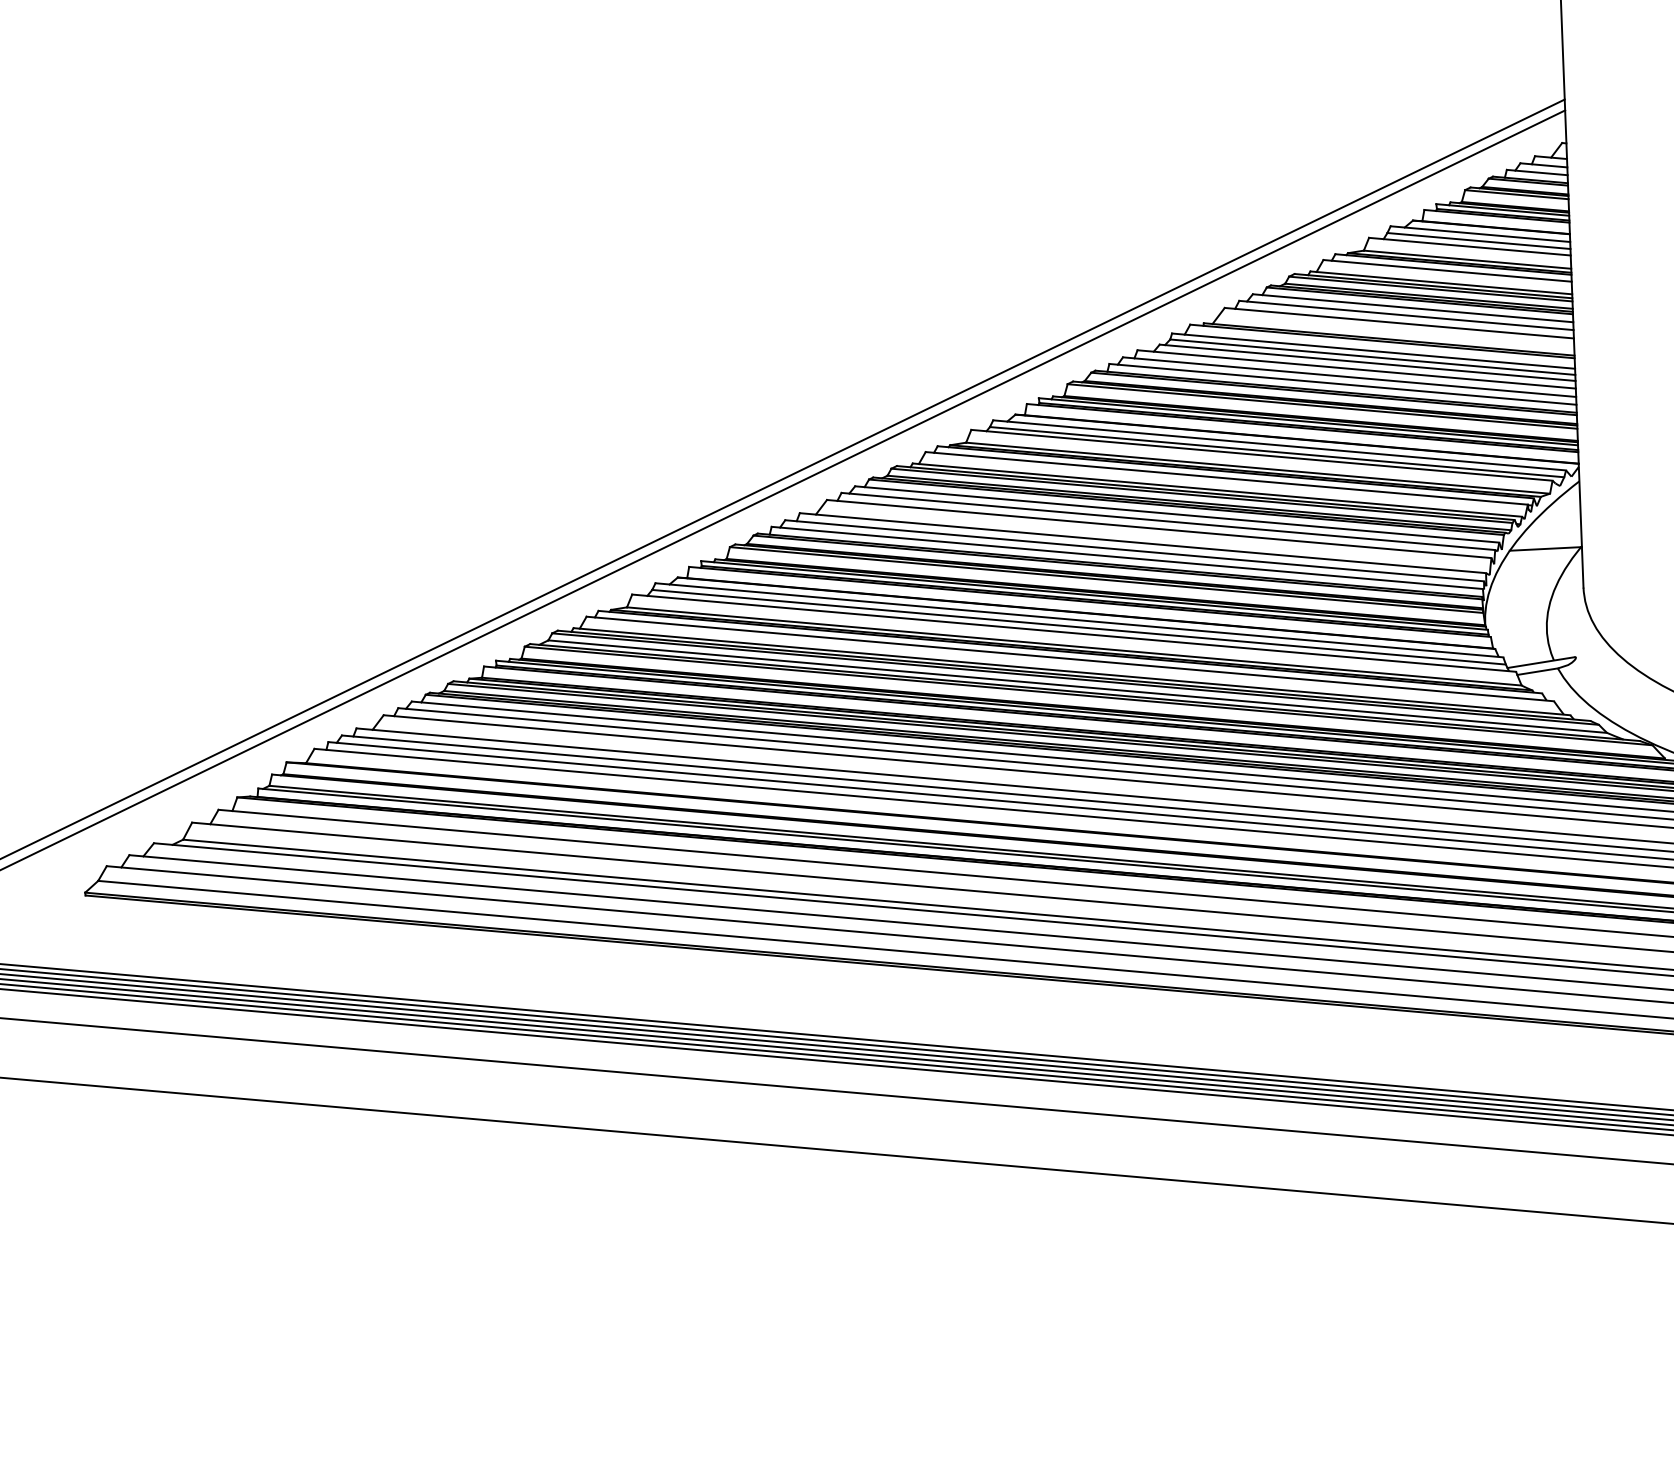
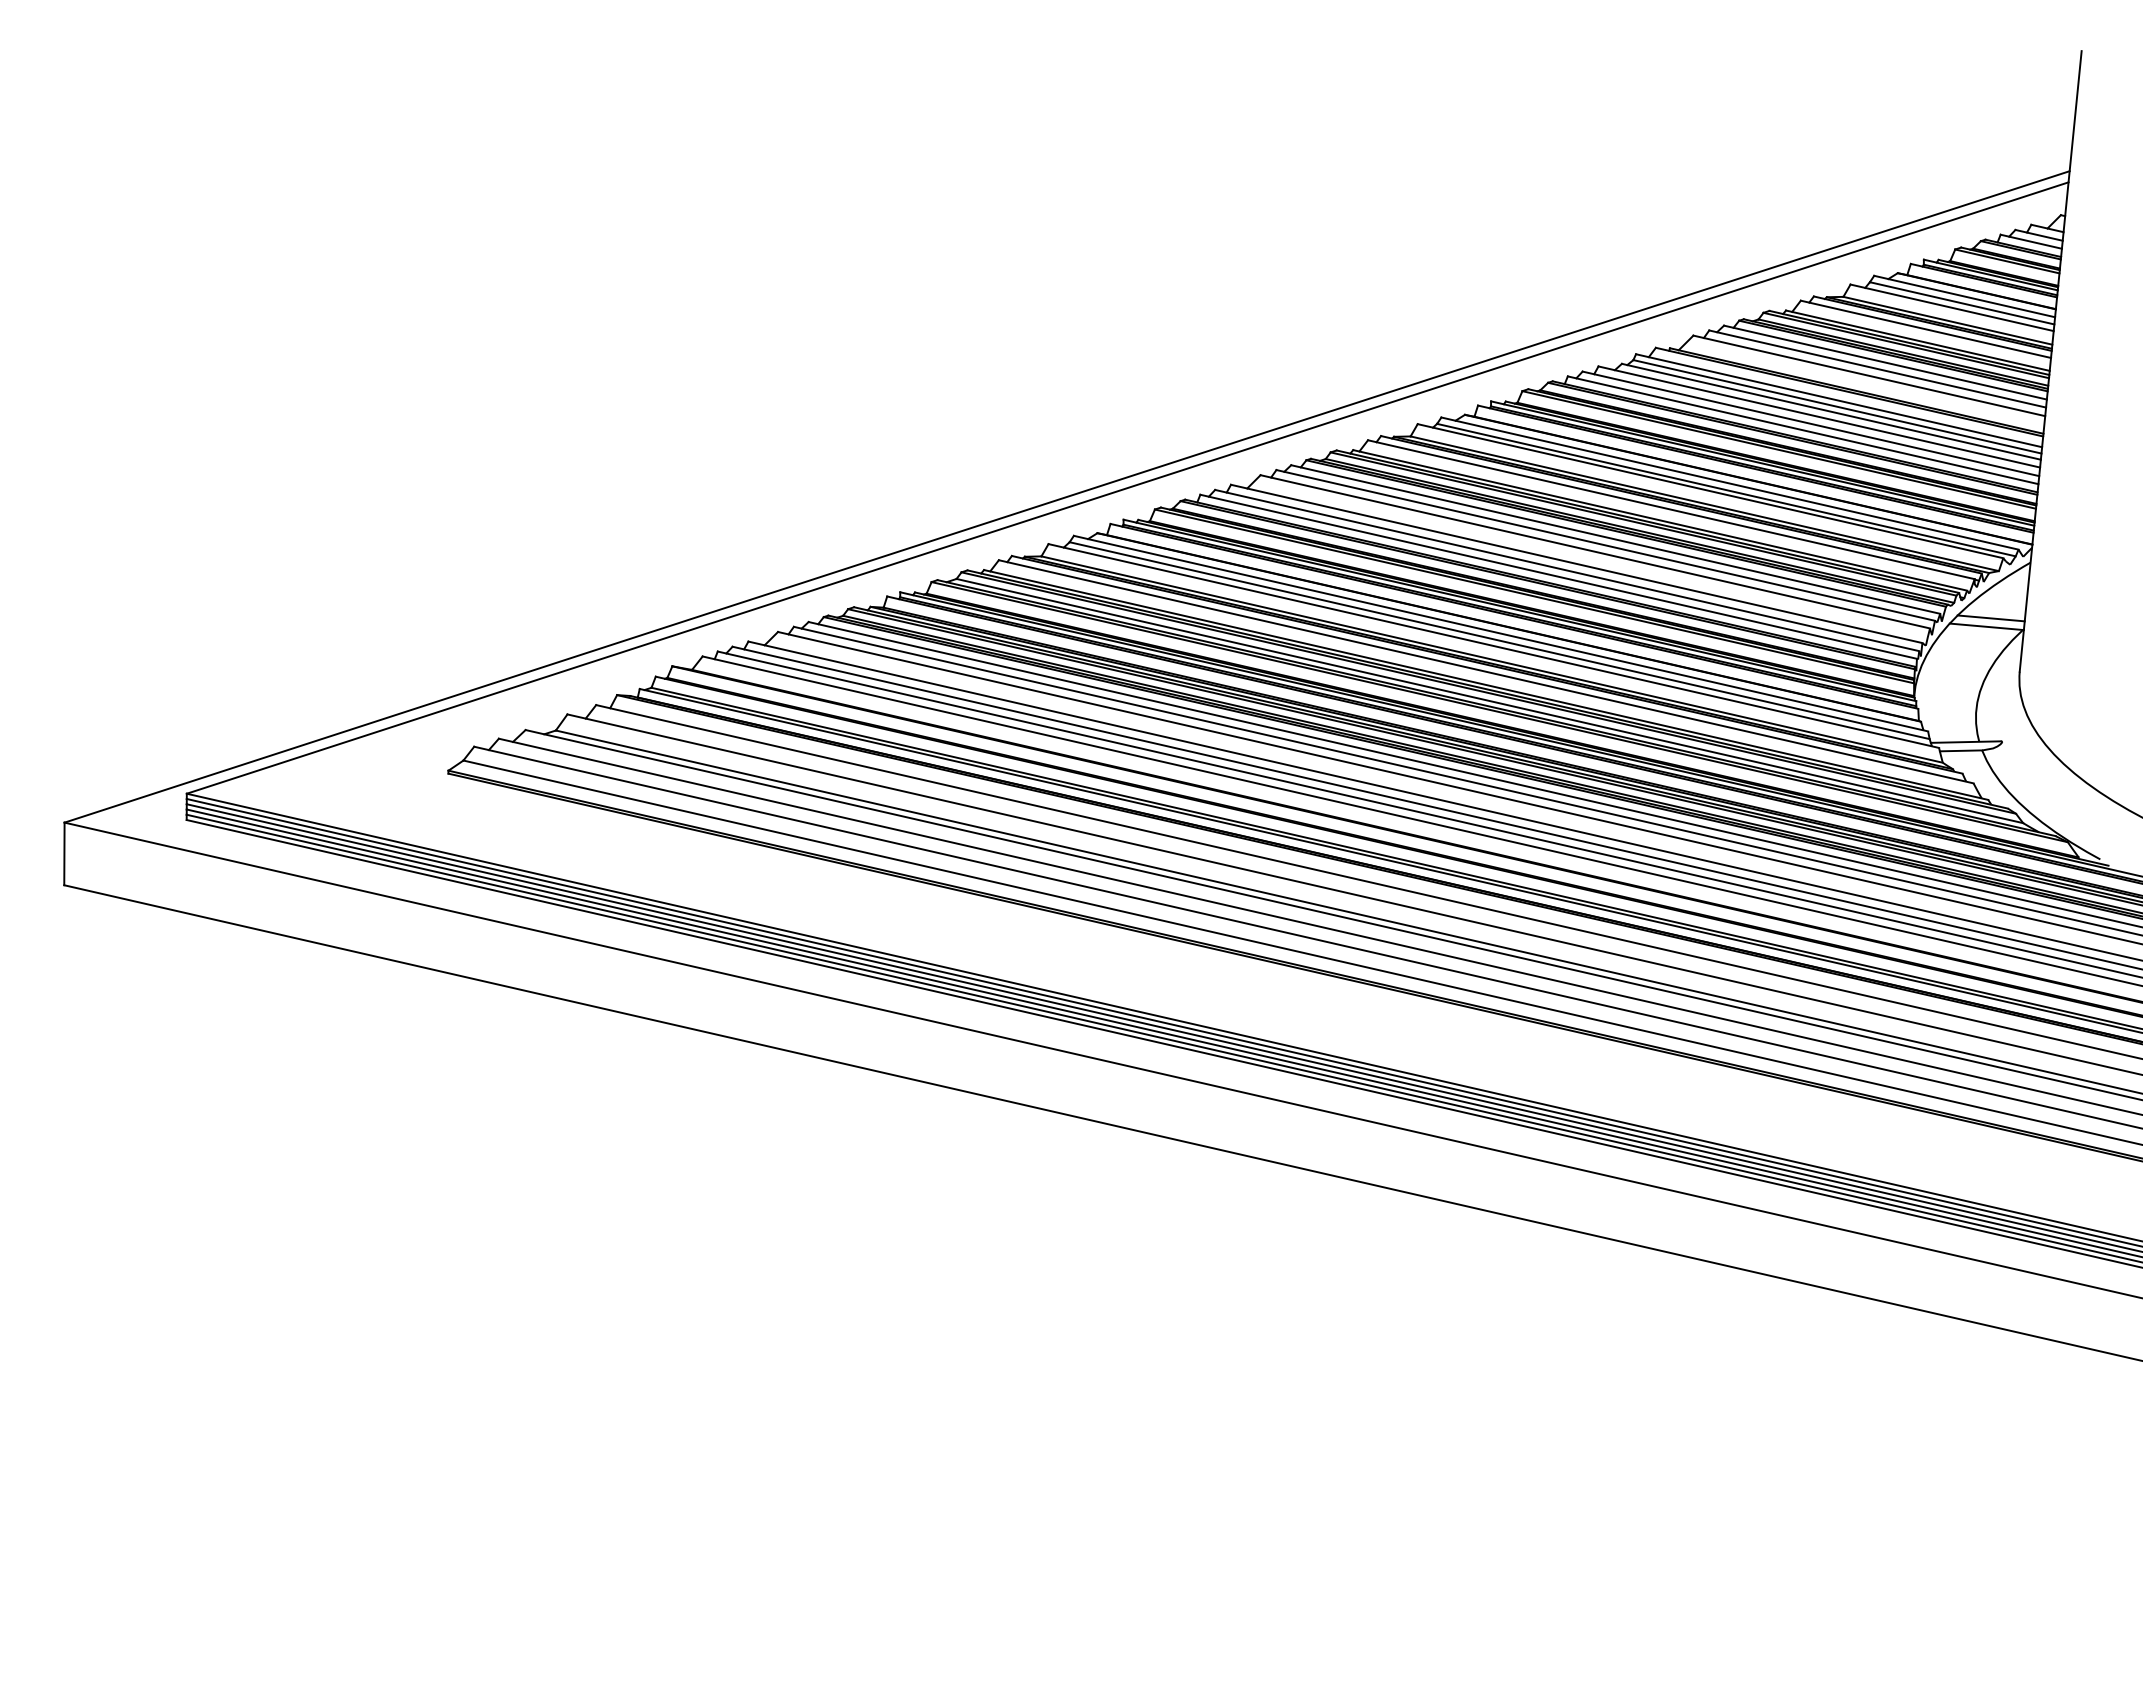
line: (1548, 540) -> (1990, 618), added

